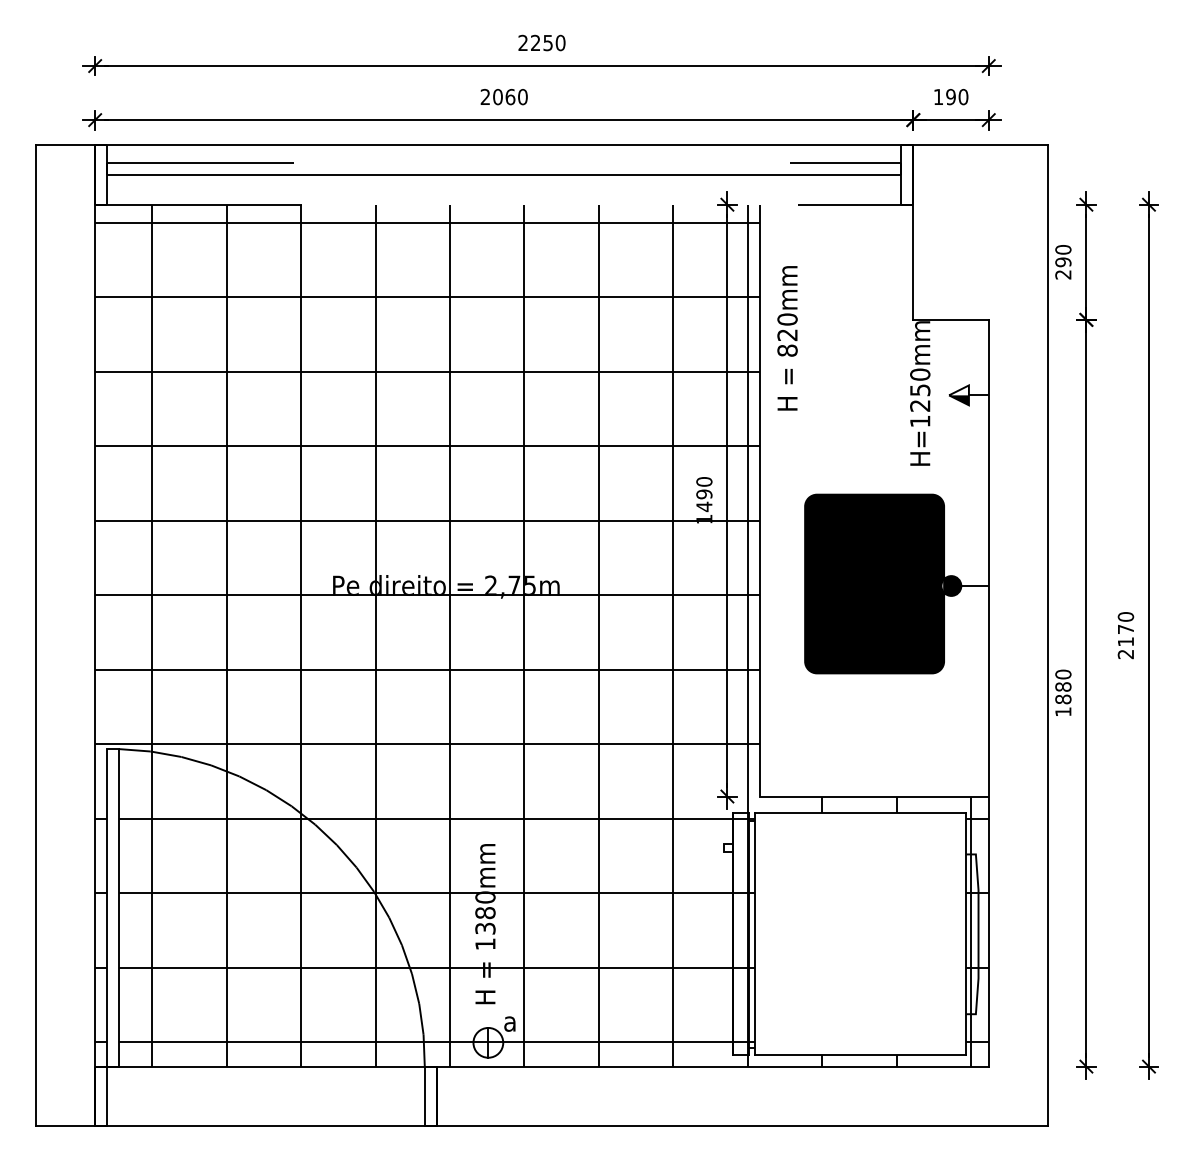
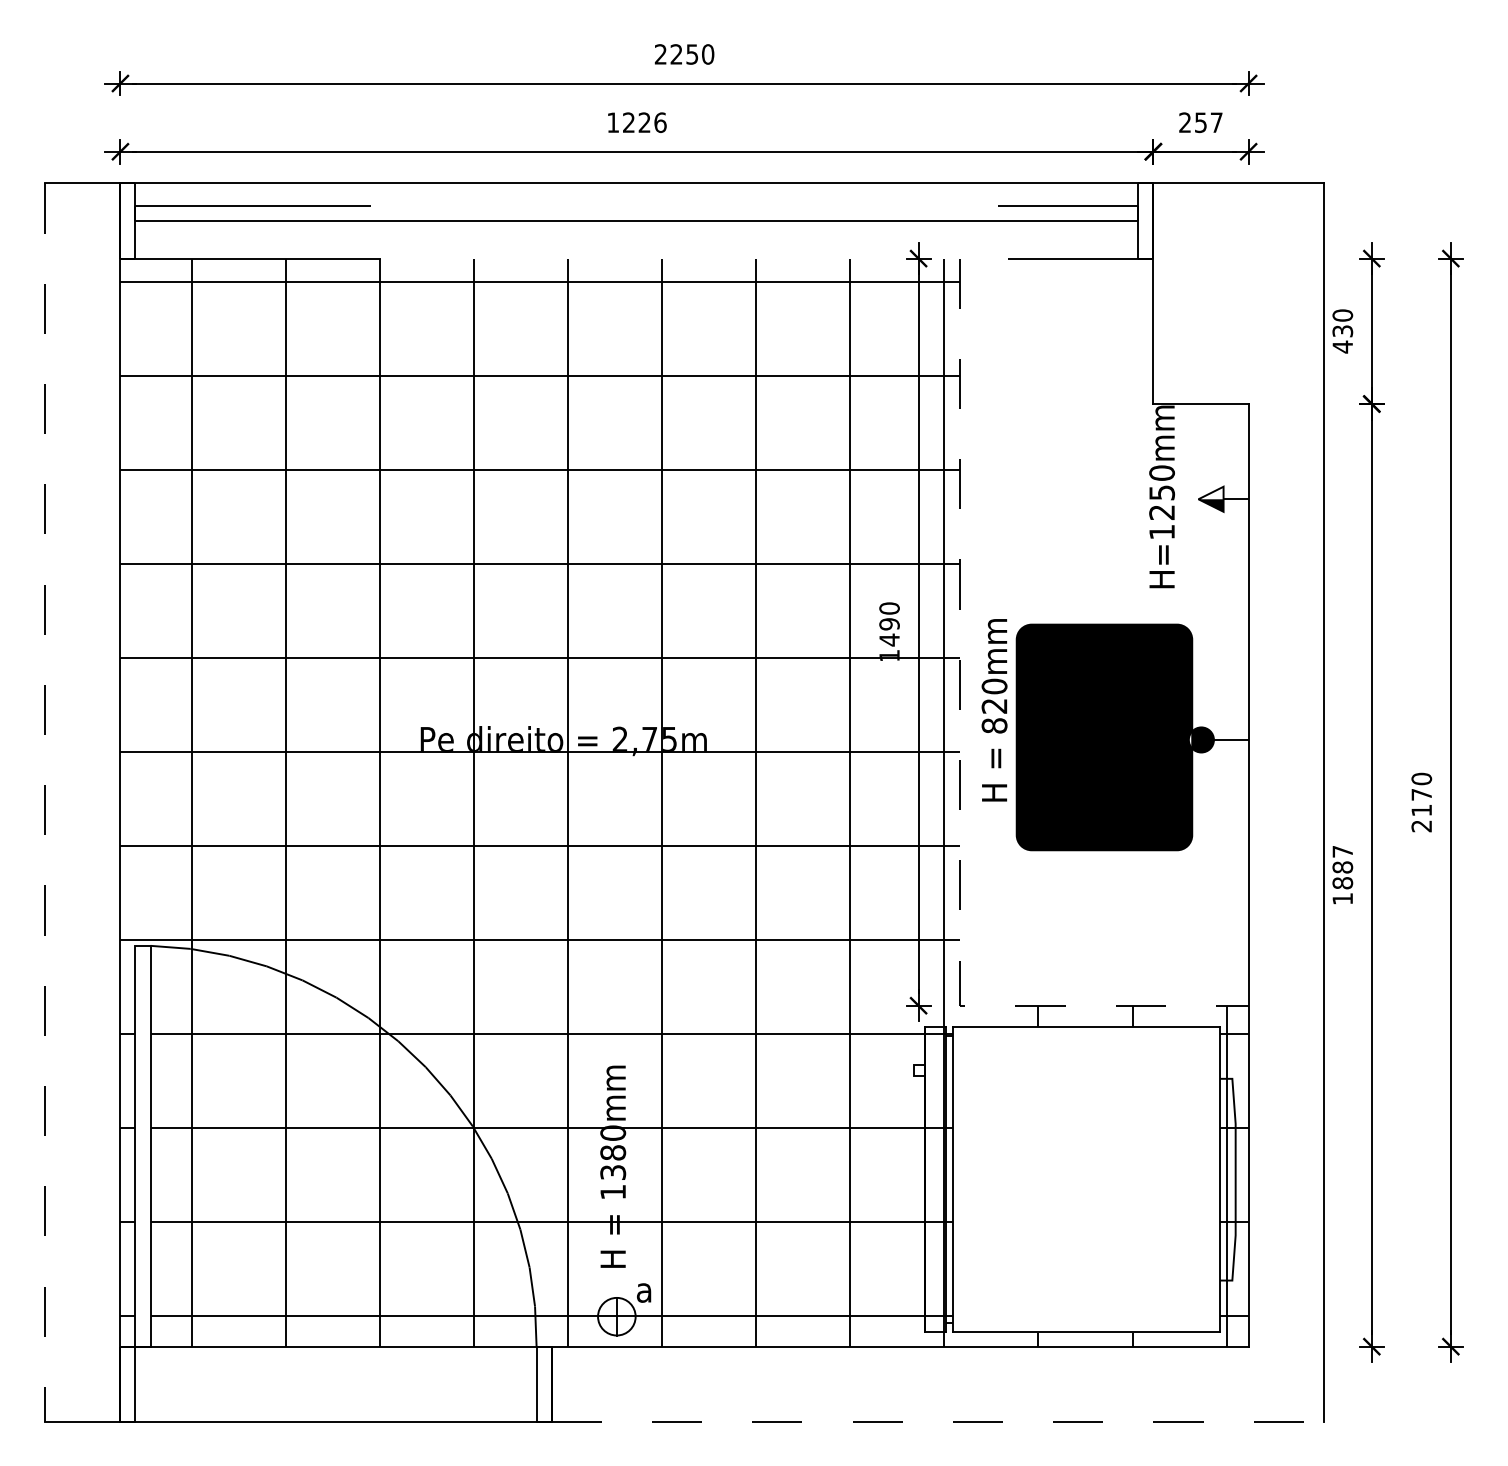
text: (503, 96) -> (636, 122), 2060 -> 1226
text: (950, 96) -> (1200, 122), 190 -> 257
text: (1063, 268) -> (1342, 339), 290 -> 430
text: (787, 338) -> (994, 710), moved
line: (760, 614) -> (960, 776), solid -> dashed
line: (35, 636) -> (45, 803), solid -> dashed
text: (1063, 674) -> (1342, 851), 1880 -> 1887
line: (743, 1125) -> (938, 1421), solid -> dashed

